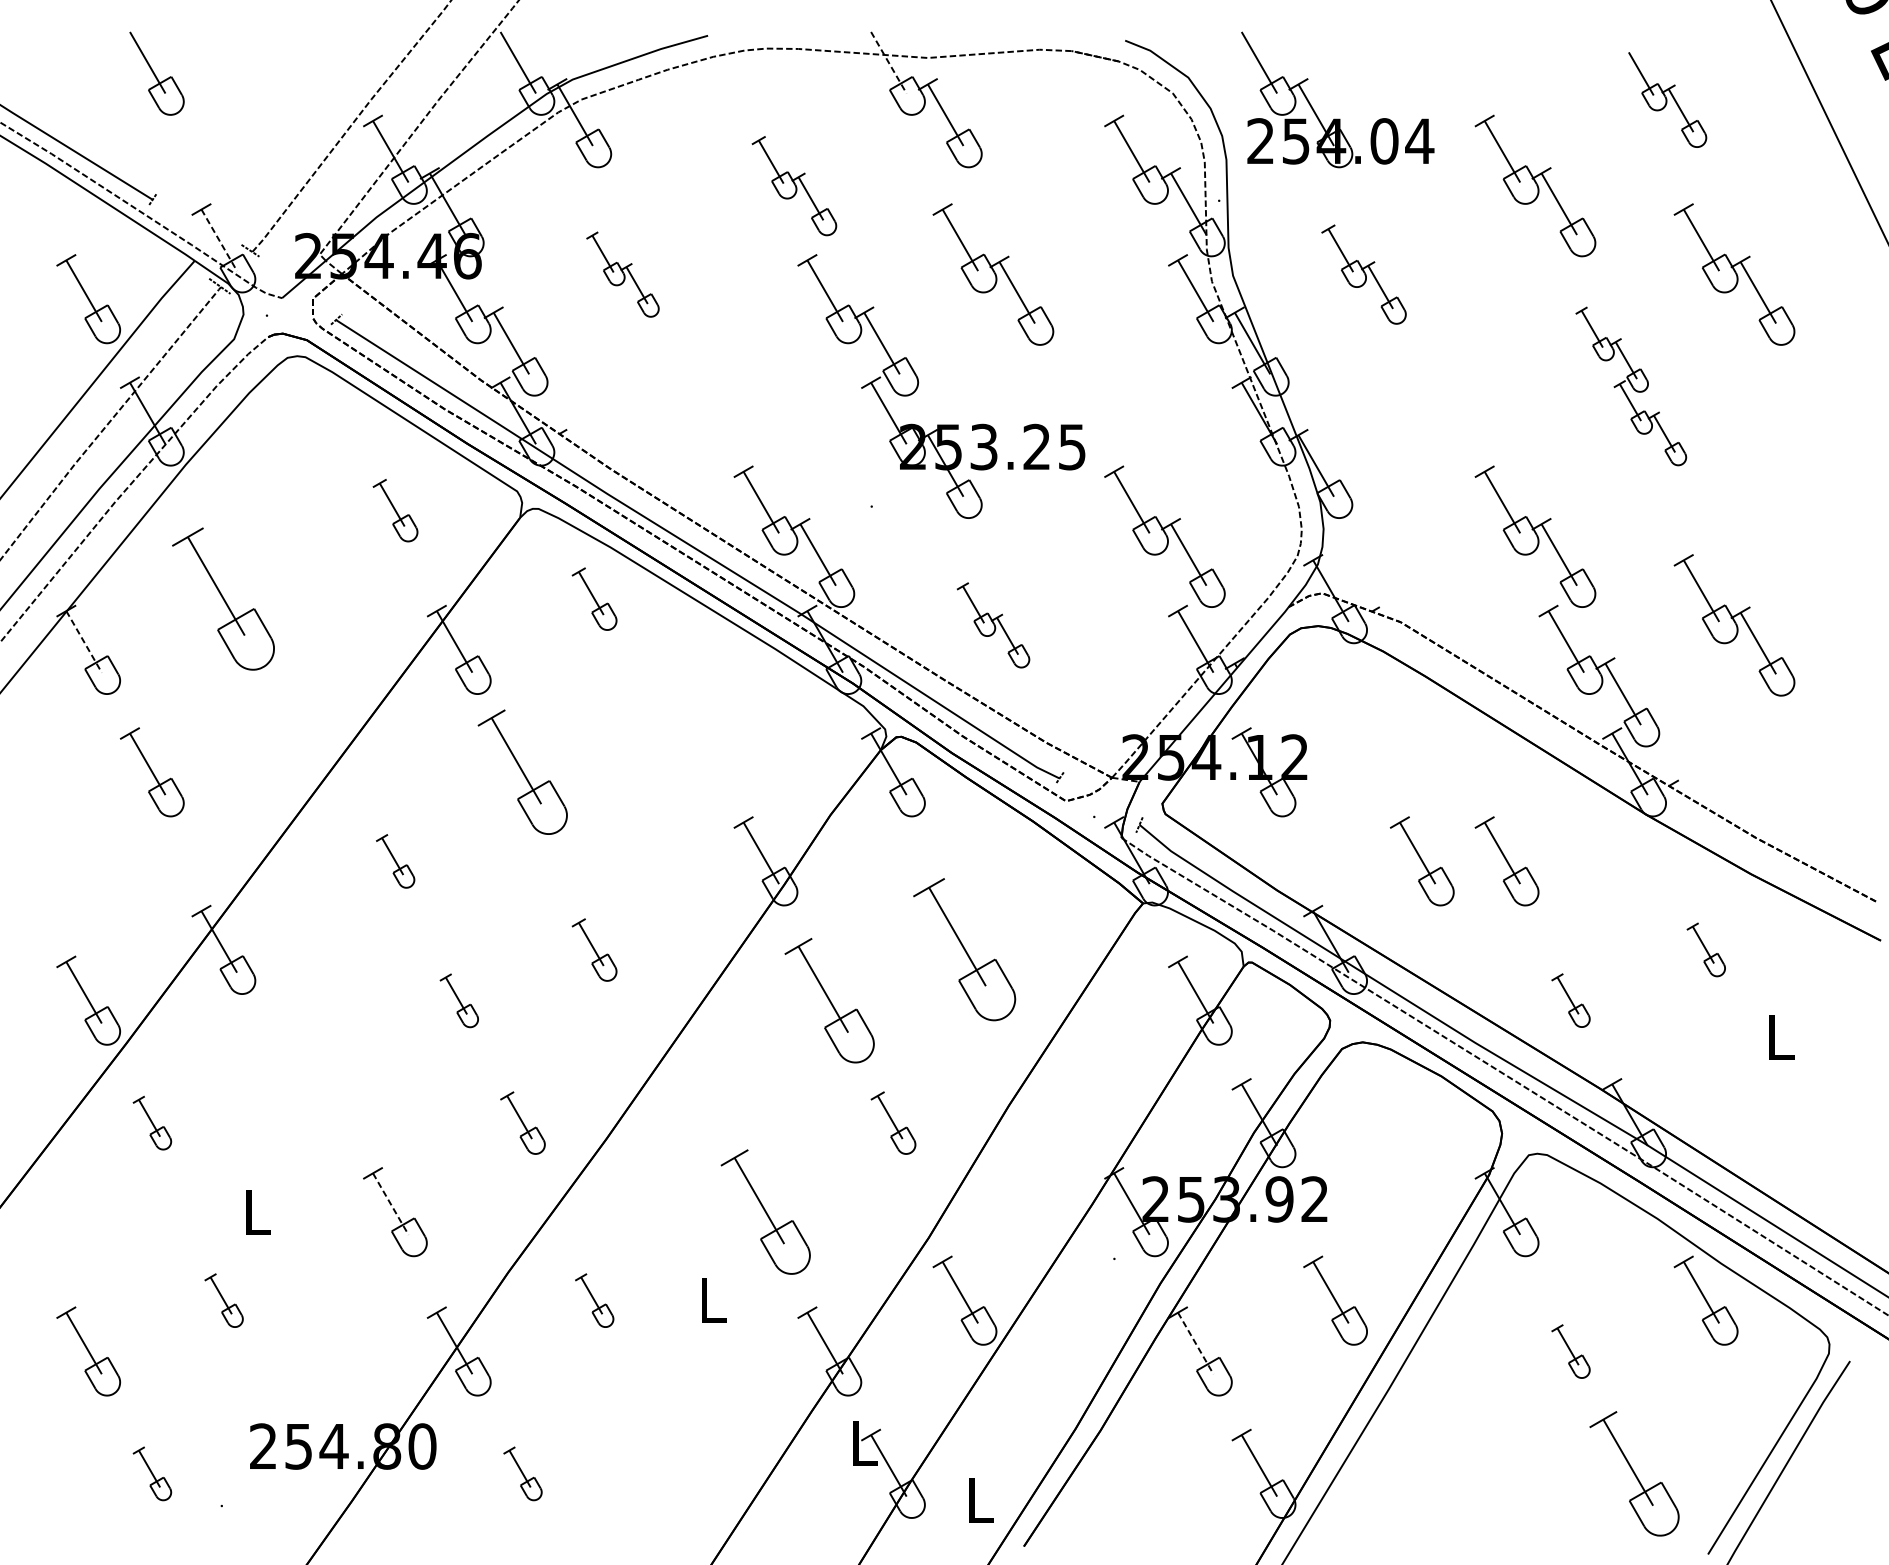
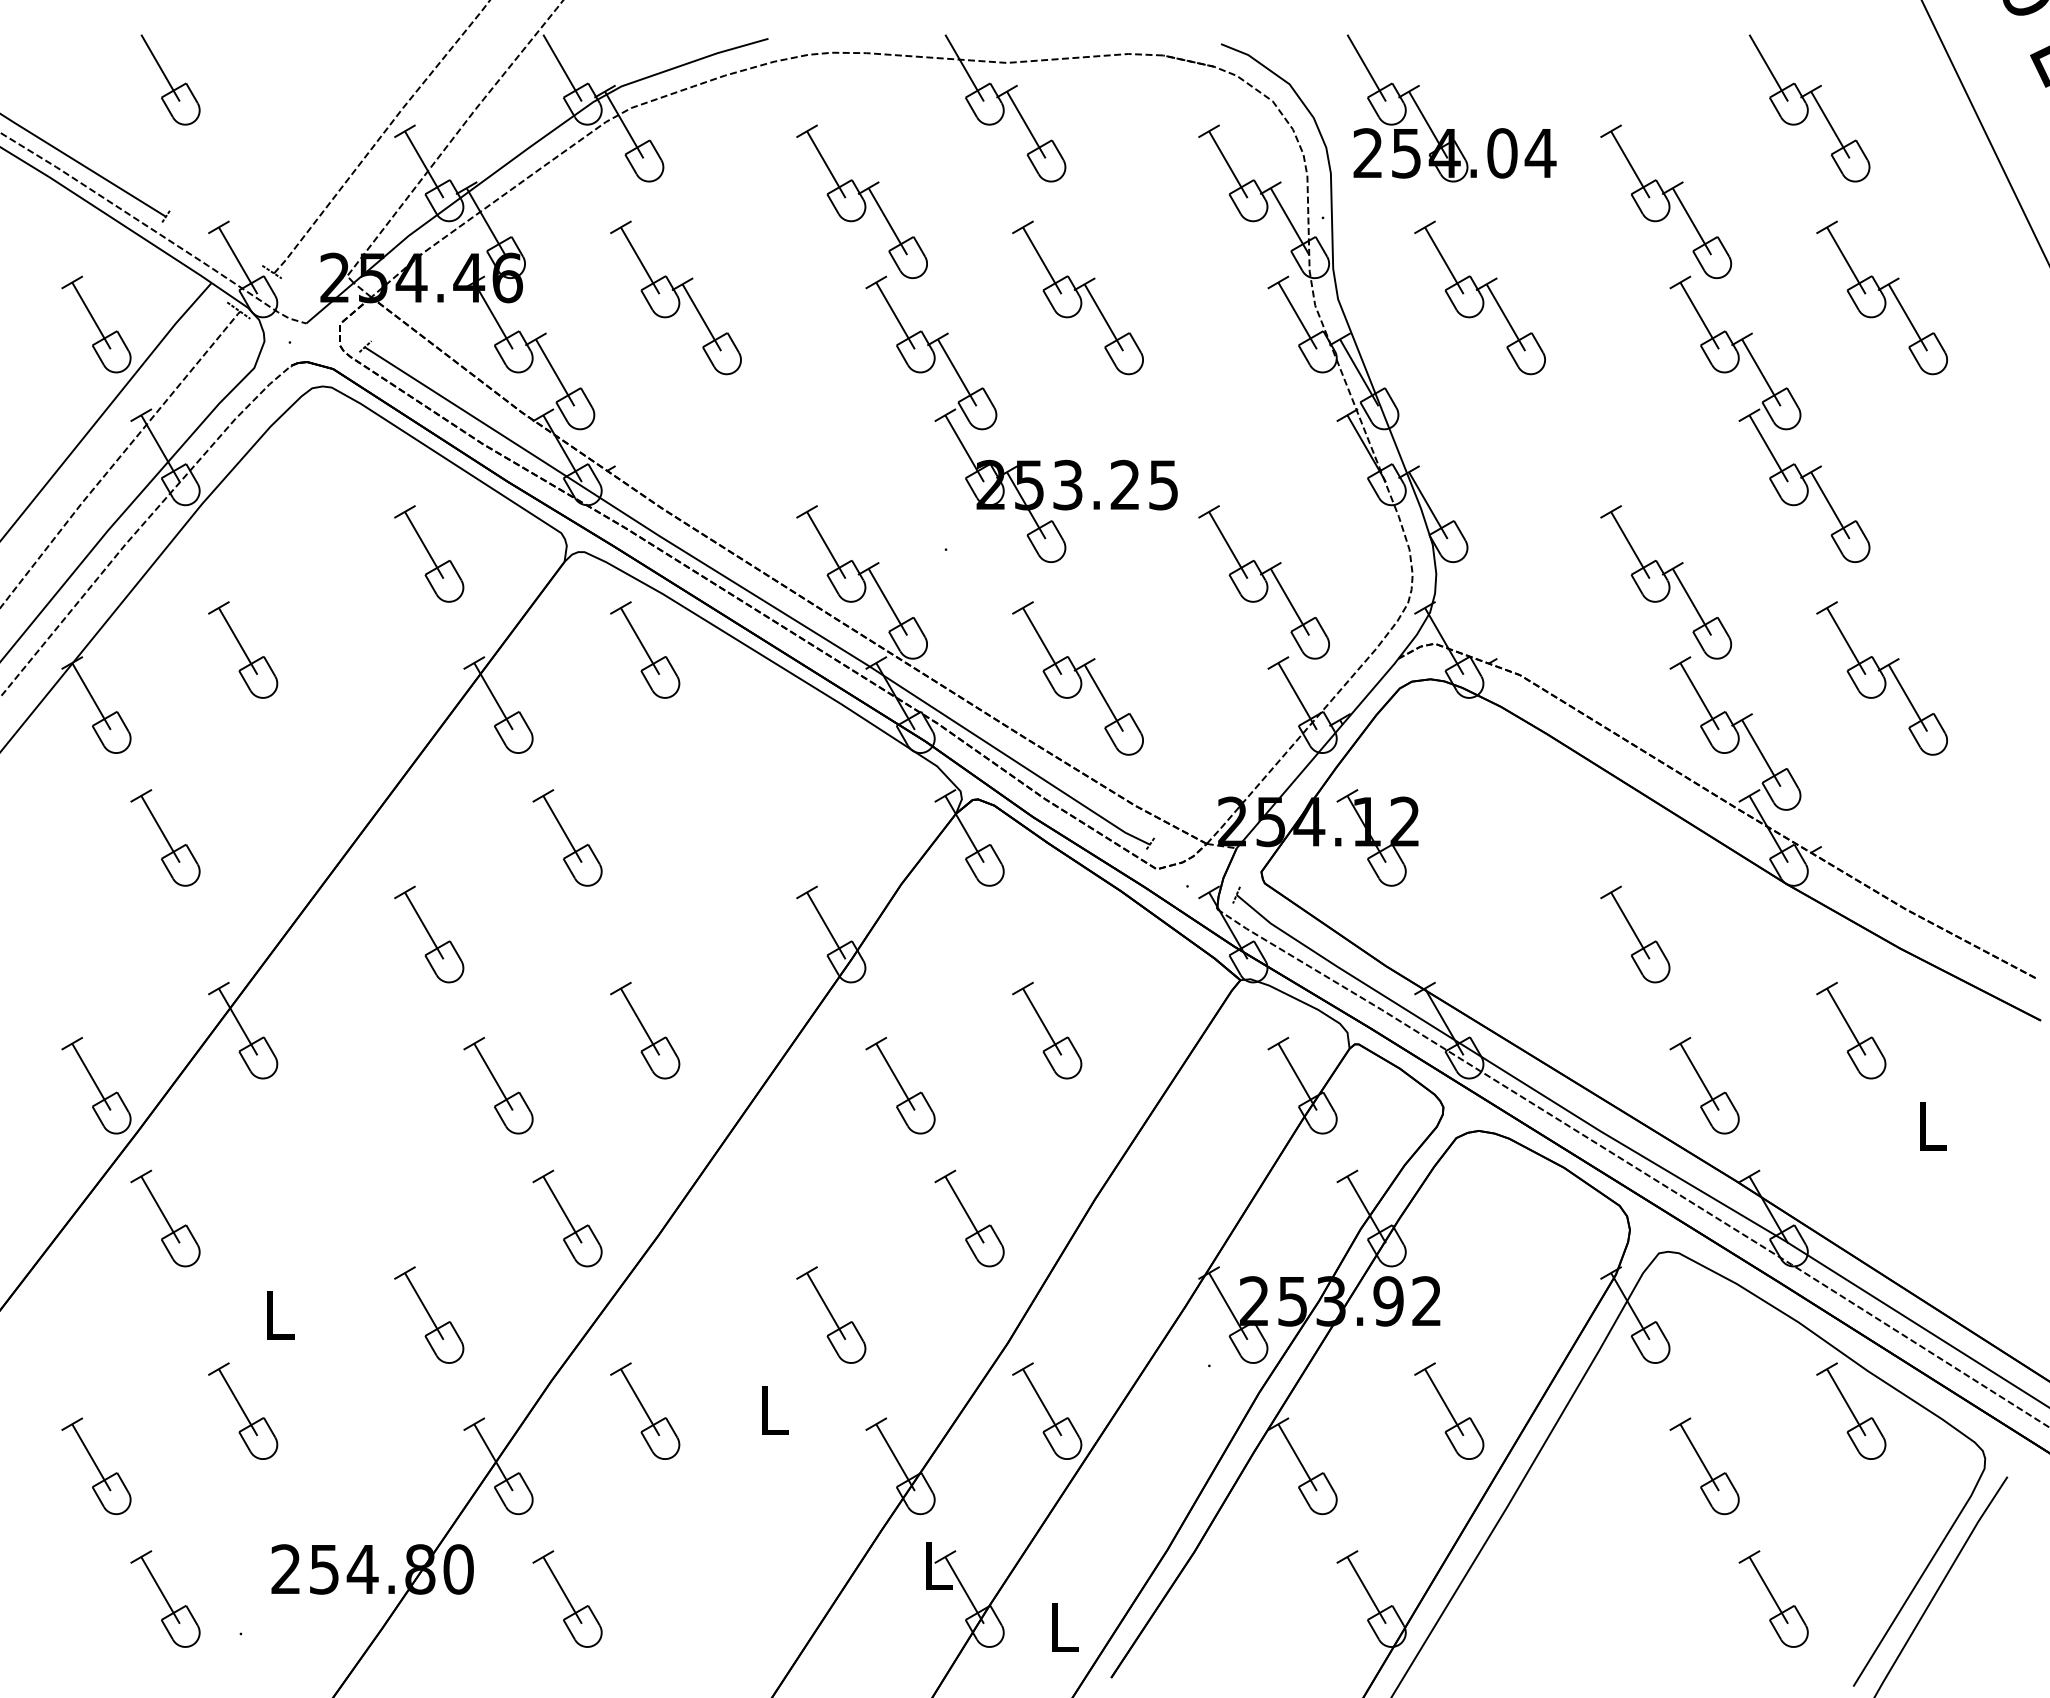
line: (888, 63) -> (964, 68), dashed -> solid
part: (1667, 99) -> (1809, 108), size x1.43
part: (793, 185) -> (861, 201), size x1.43
line: (219, 240) -> (238, 260), dashed -> solid
part: (622, 274) -> (675, 297), size x1.67
part: (1363, 274) -> (1479, 297), size x1.43
part: (1630, 385) -> (1769, 418), size x1.67
part: (395, 510) -> (429, 553), size x1.43
part: (224, 598) -> (243, 649), size x0.62
part: (594, 598) -> (645, 649), size x1.43
part: (992, 625) -> (1077, 678), size x1.67
line: (84, 641) -> (91, 696), dashed -> solid
part: (522, 771) -> (567, 837), size x0.71
part: (395, 861) -> (429, 934), size x1.67
part: (1422, 861) -> (1543, 934), removed
part: (594, 949) -> (645, 1030), size x1.43
part: (965, 949) -> (1047, 1030), size x0.62
part: (1706, 949) -> (1851, 1030), size x1.67
part: (459, 1000) -> (498, 1085), size x1.67
part: (829, 1000) -> (900, 1085), size x0.71
part: (1570, 1000) -> (1704, 1085), size x1.67
part: (152, 1123) -> (165, 1218), size x1.67
part: (522, 1123) -> (567, 1218), size x1.43
part: (893, 1123) -> (969, 1218), size x1.43
line: (391, 1204) -> (424, 1306), dashed -> solid
part: (766, 1211) -> (831, 1314), size x0.71
part: (224, 1300) -> (243, 1410), size x1.67
part: (594, 1300) -> (645, 1410), size x1.67
line: (1195, 1343) -> (1297, 1457), dashed -> solid
part: (1570, 1351) -> (1704, 1466), size x1.67
part: (152, 1473) -> (165, 1598), size x1.67
part: (522, 1473) -> (567, 1598), size x1.67
part: (1634, 1473) -> (1773, 1598), size x0.71

